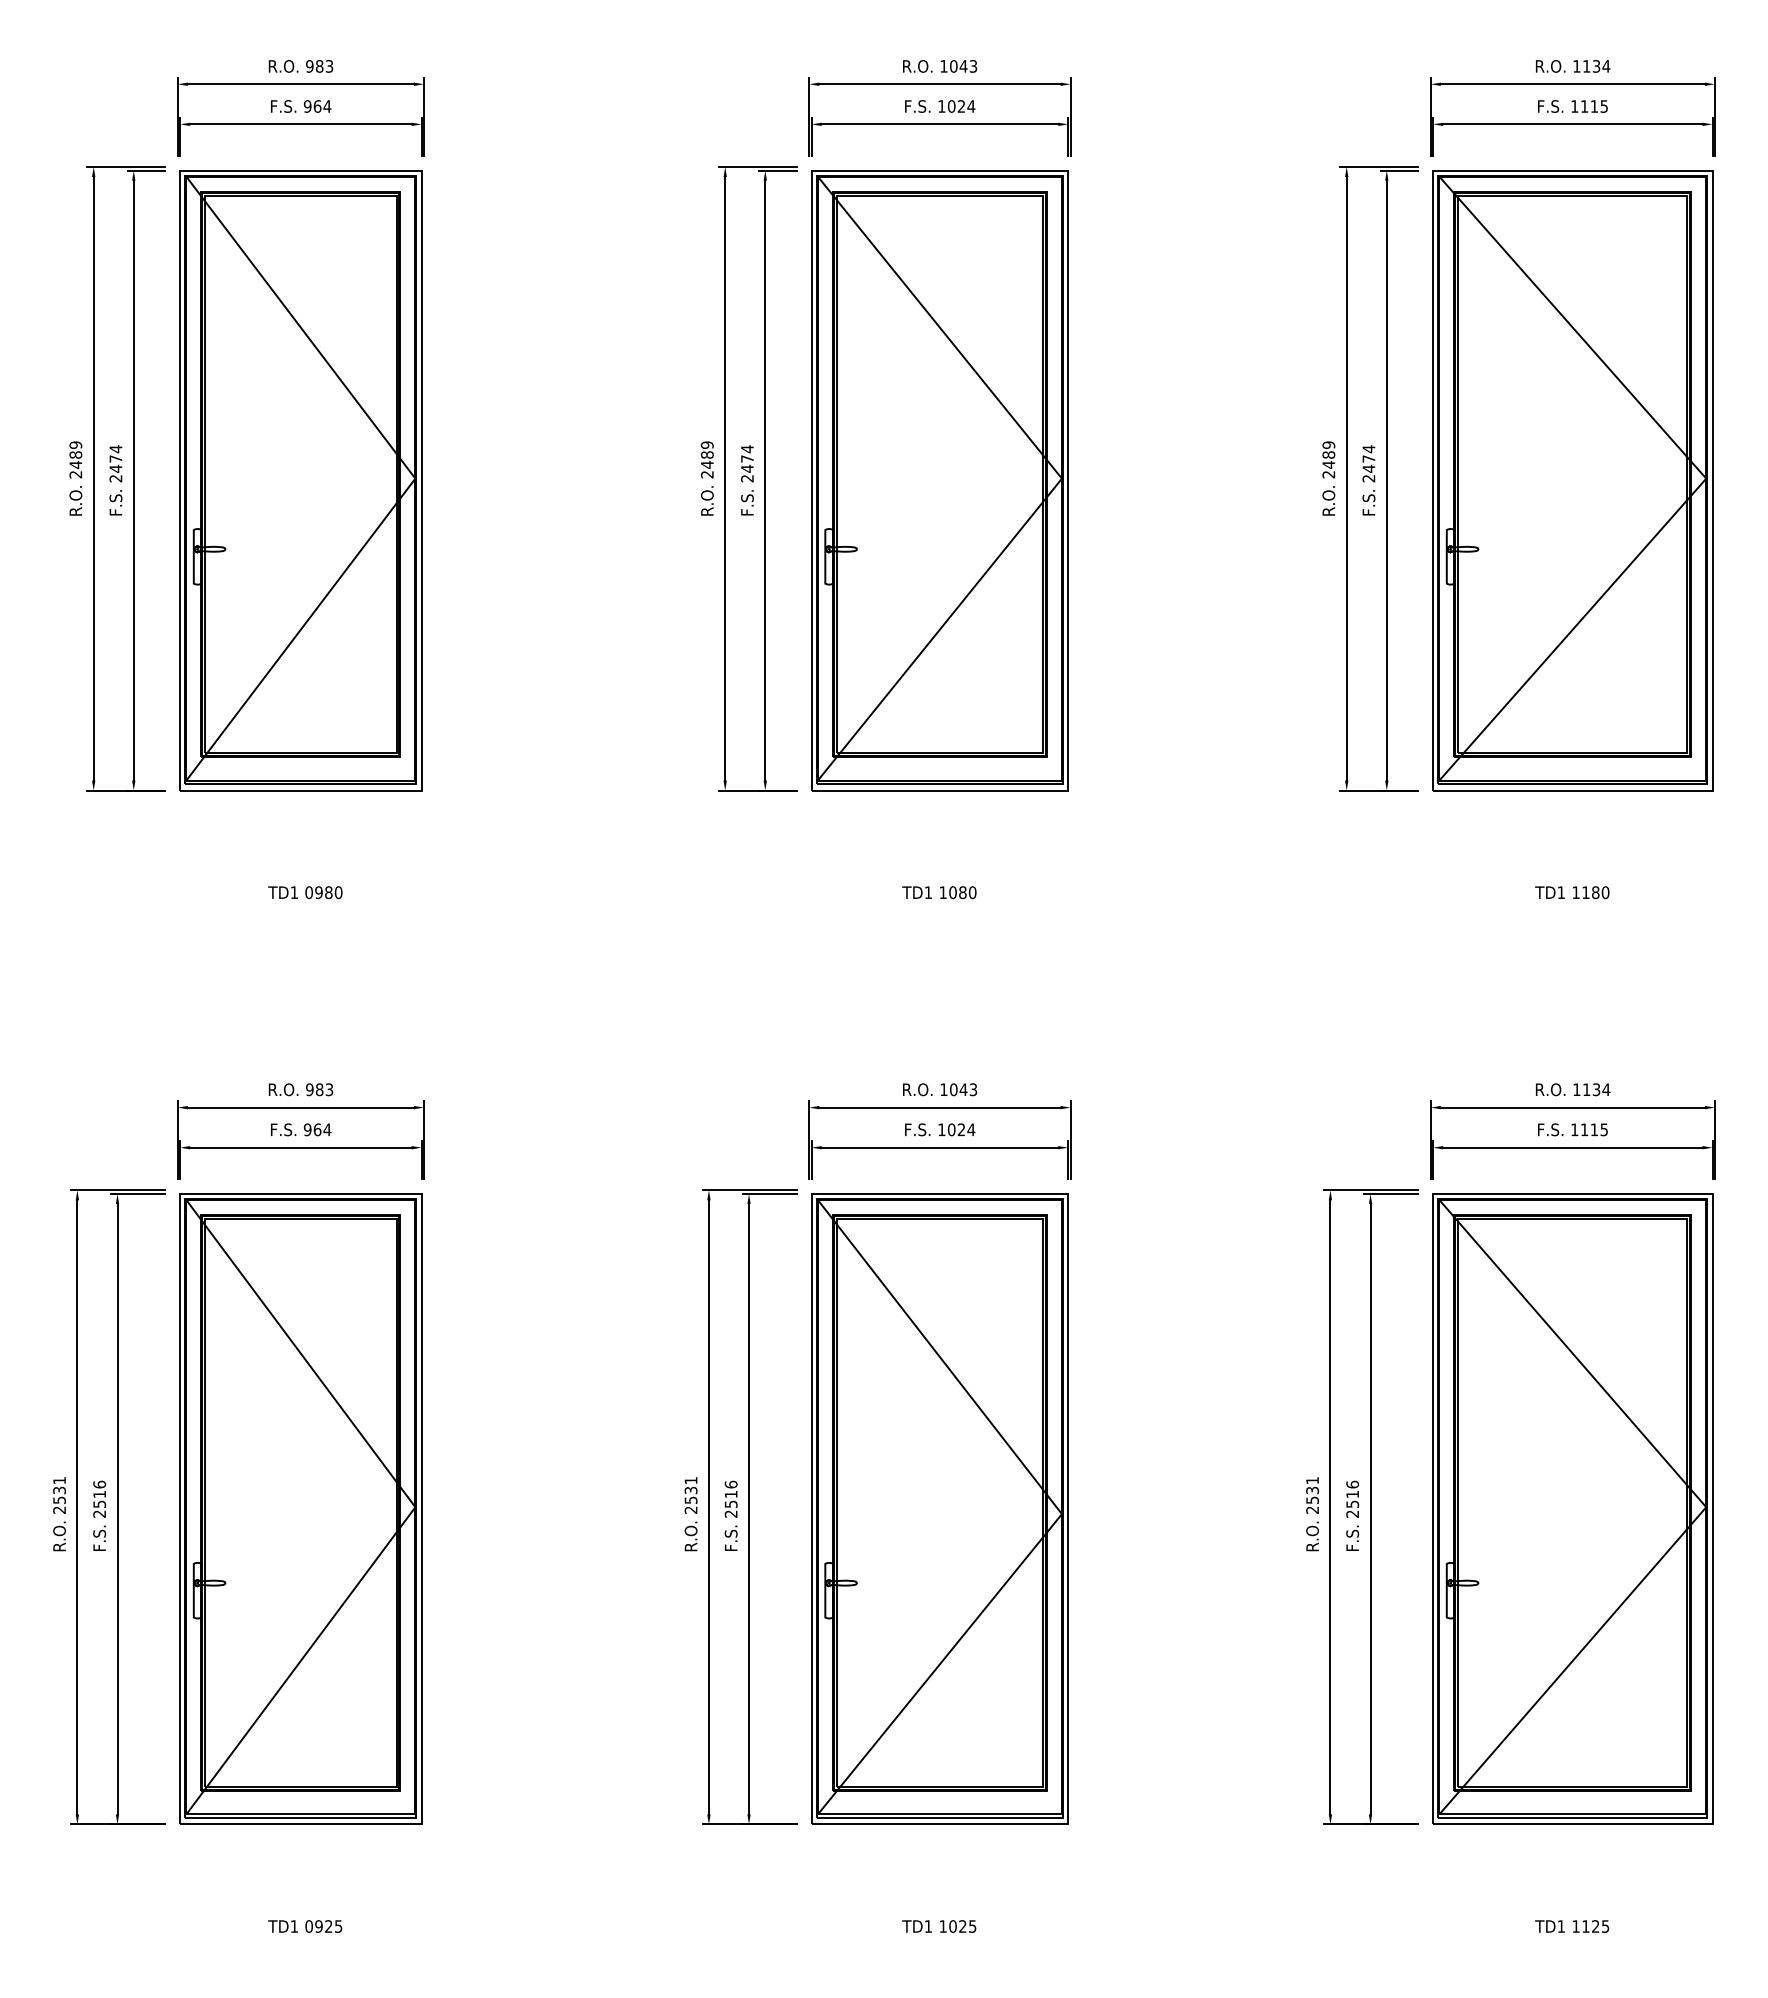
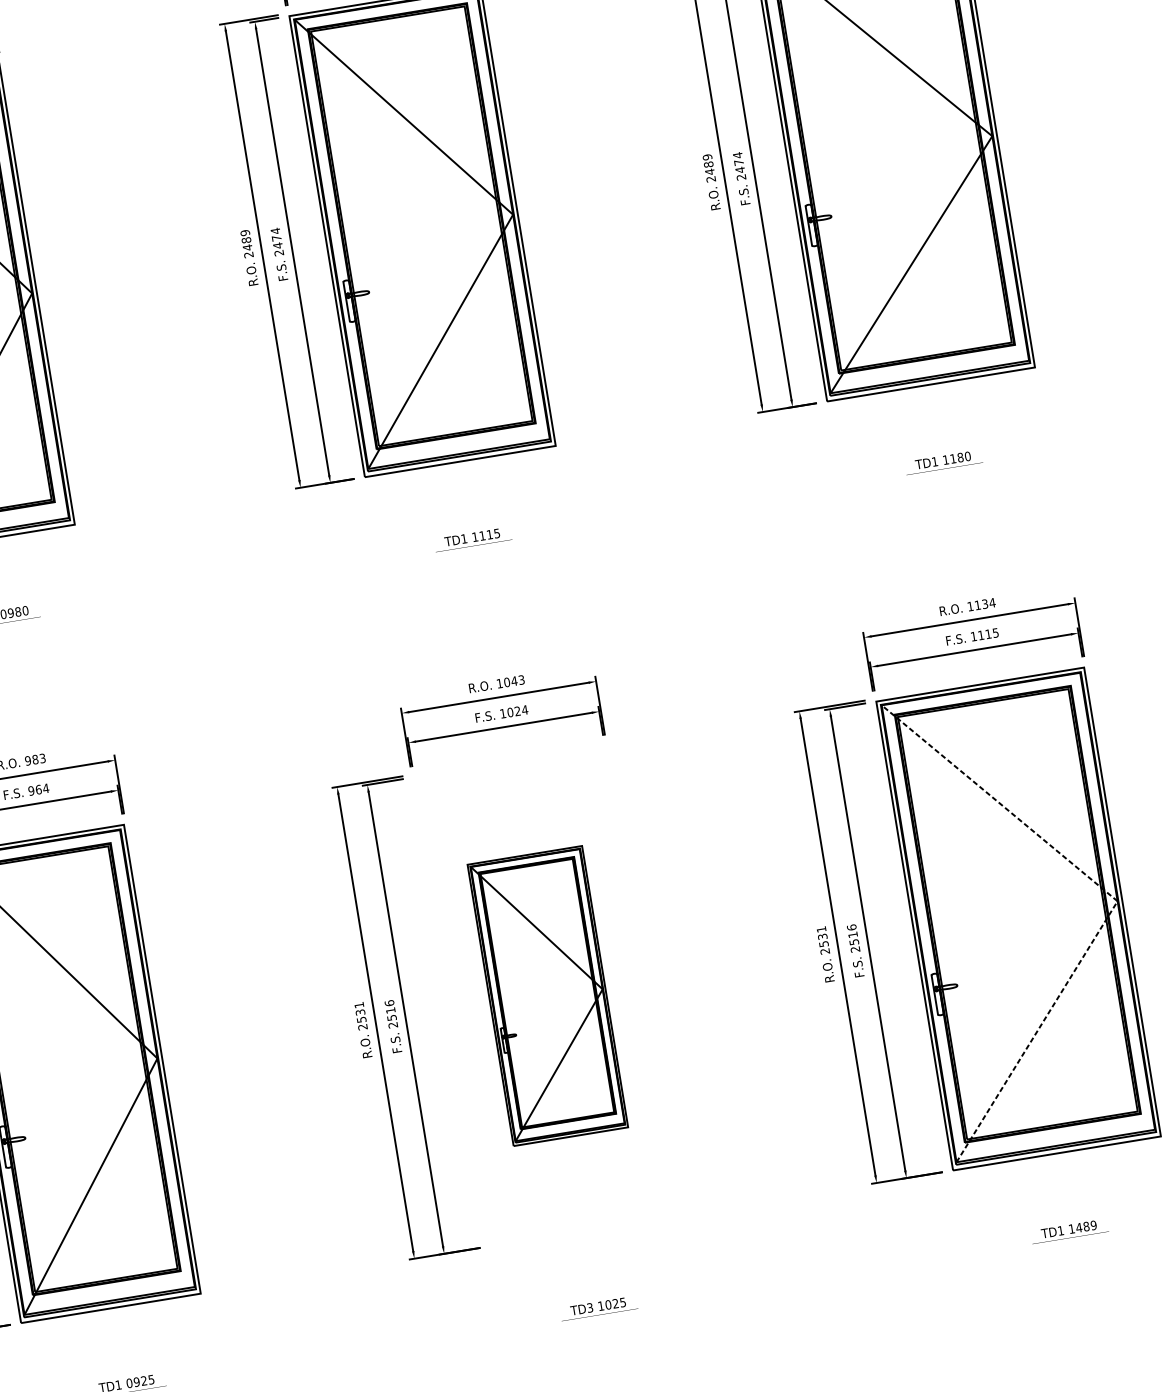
text: (962, 892) -> (489, 534), 1080 -> 1115
line: (1706, 1507) -> (1117, 901), solid -> dashed
part: (939, 1508) -> (547, 995), size x0.6
text: (928, 1926) -> (590, 1307), TD1 -> TD3
text: (1595, 1926) -> (1086, 1226), 1125 -> 1489

